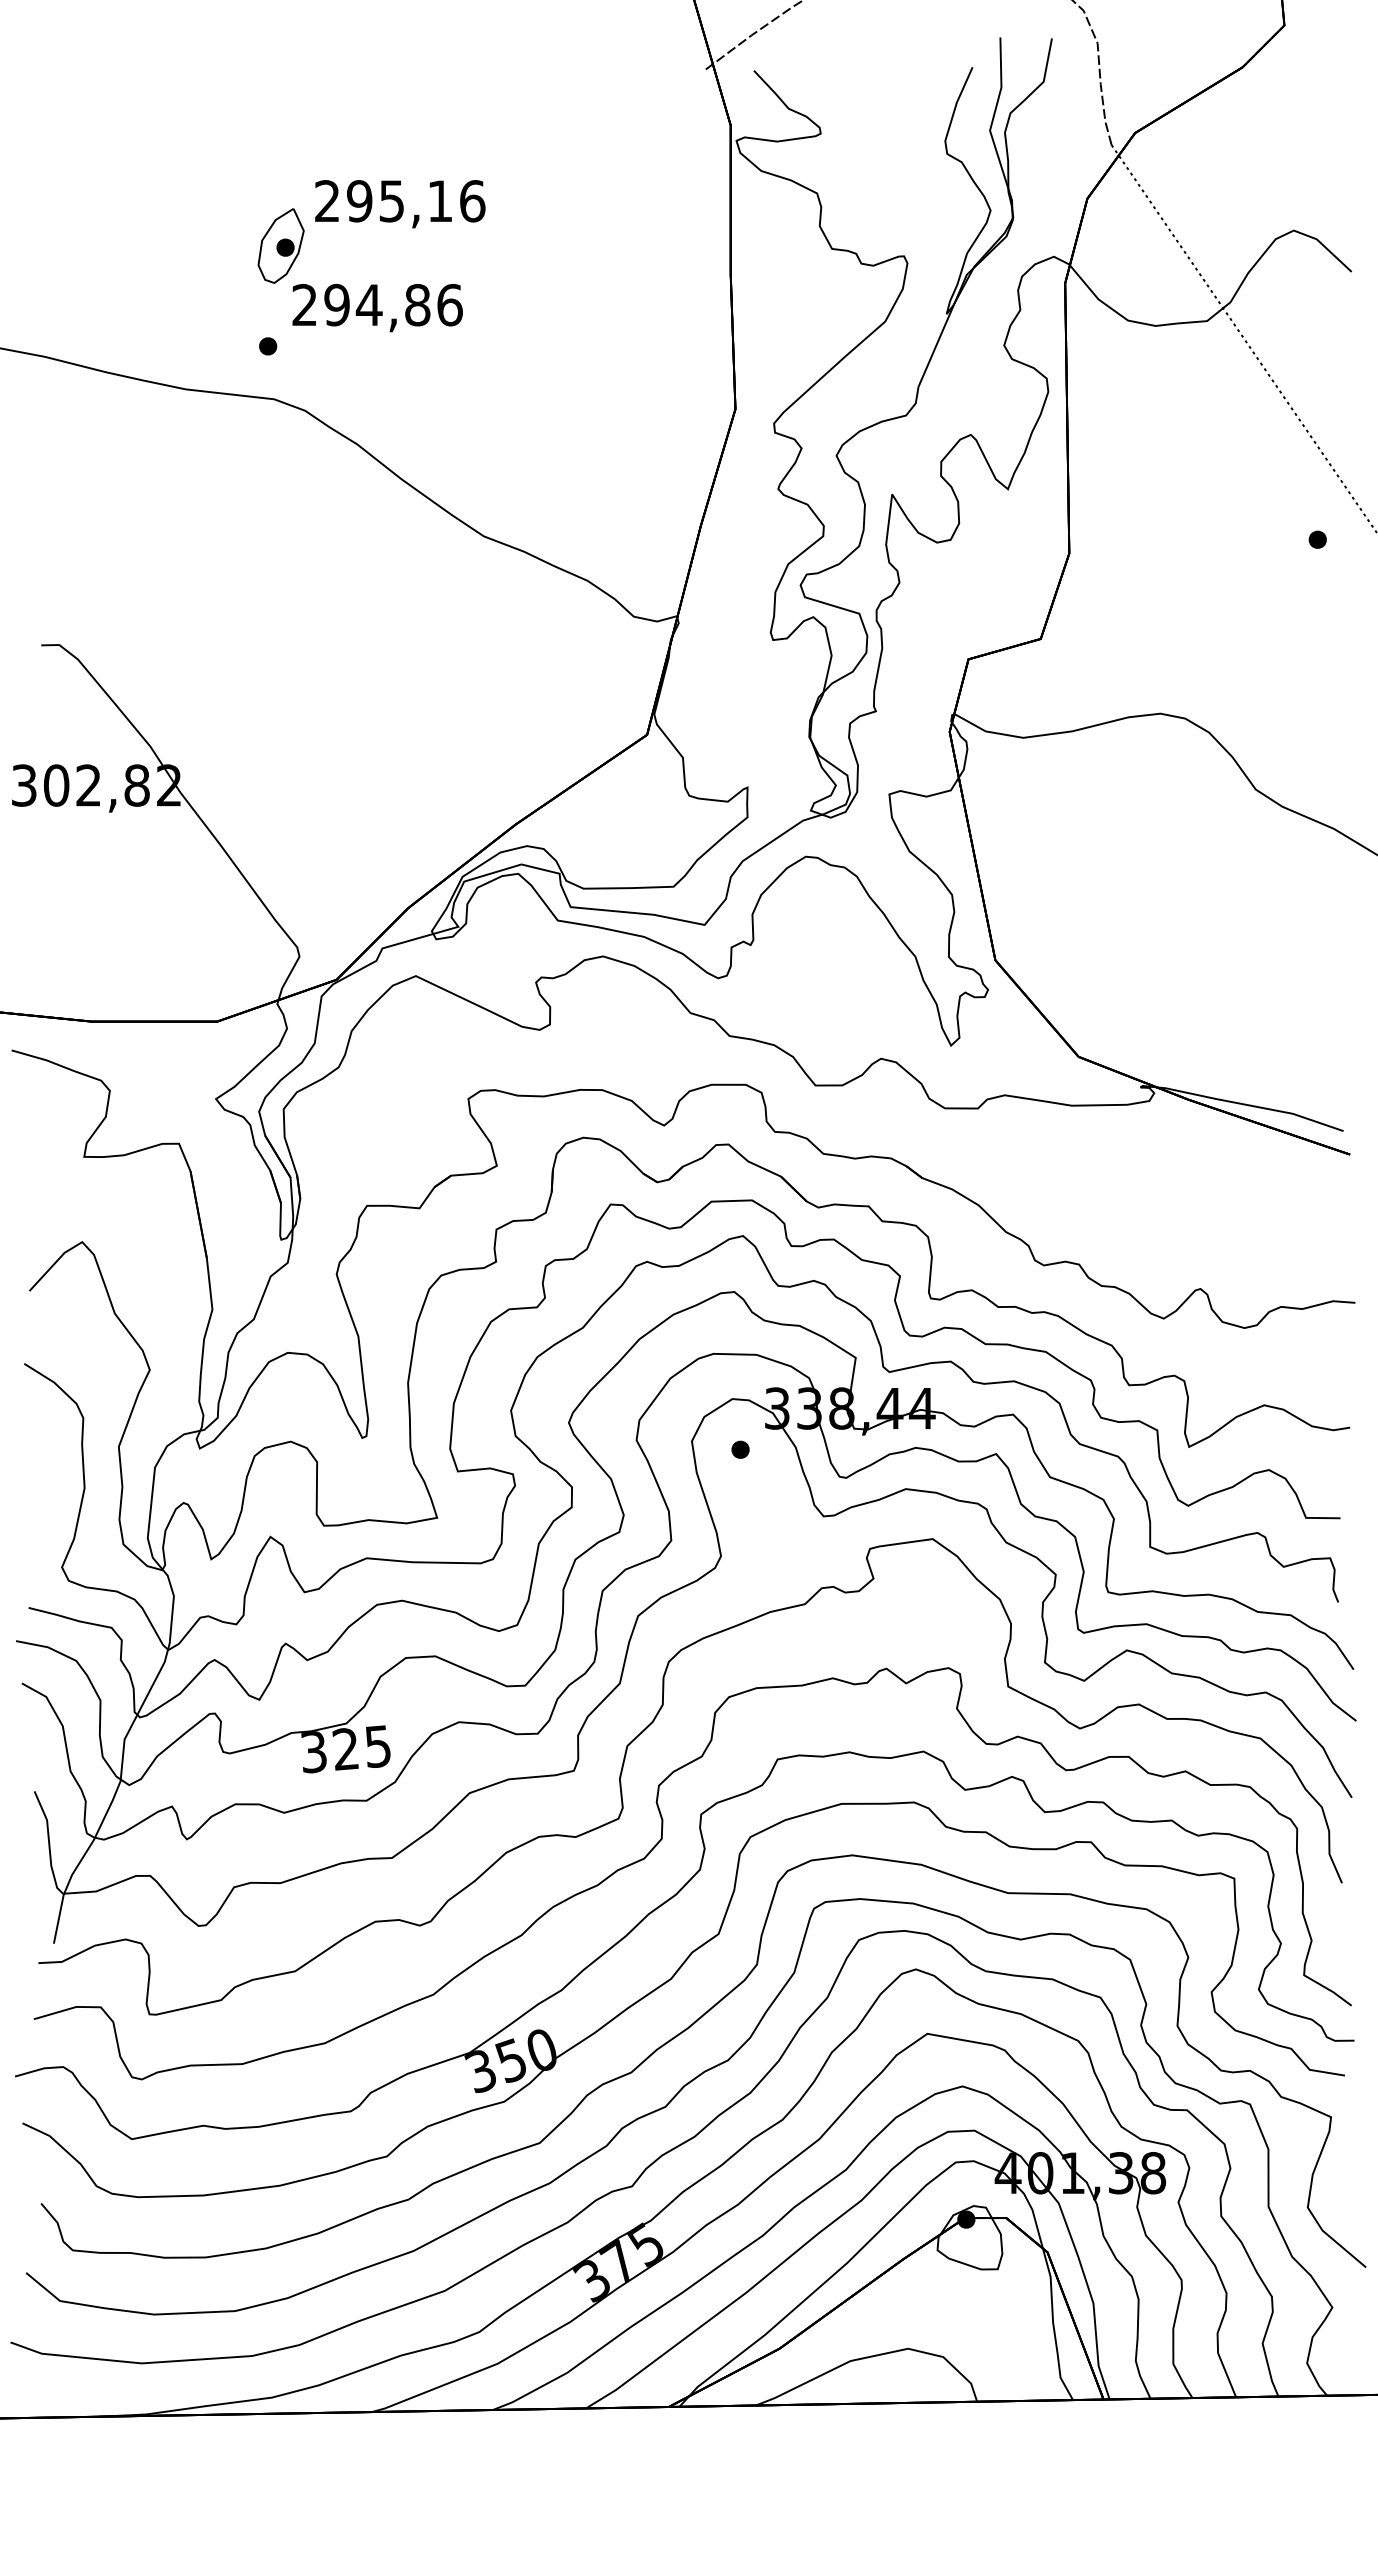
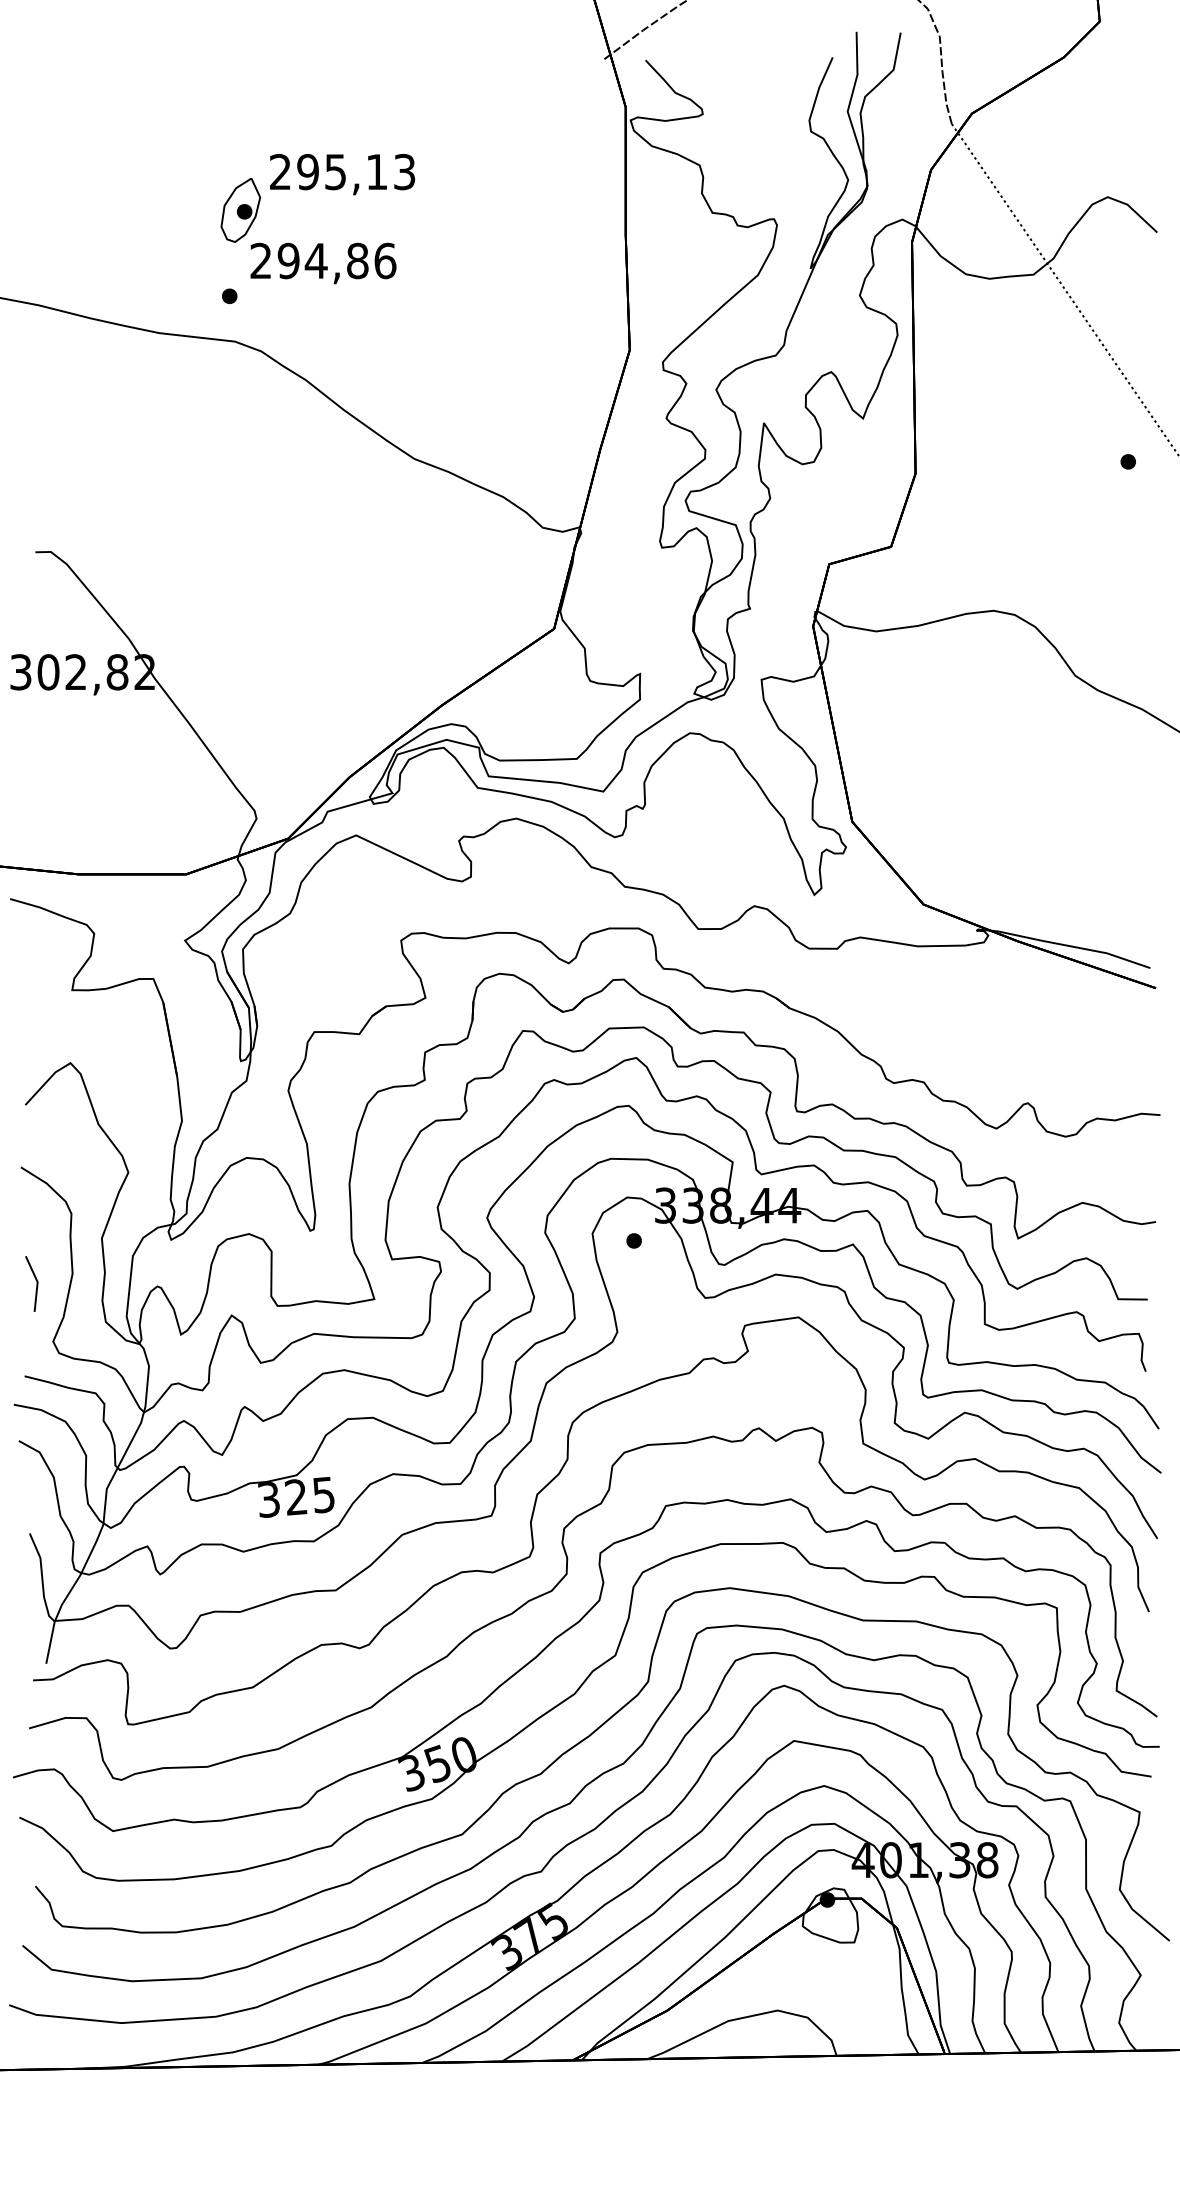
text: (472, 201) -> (404, 172), 295,16 -> 295,13
line: (42, 1499) -> (36, 1283), added

